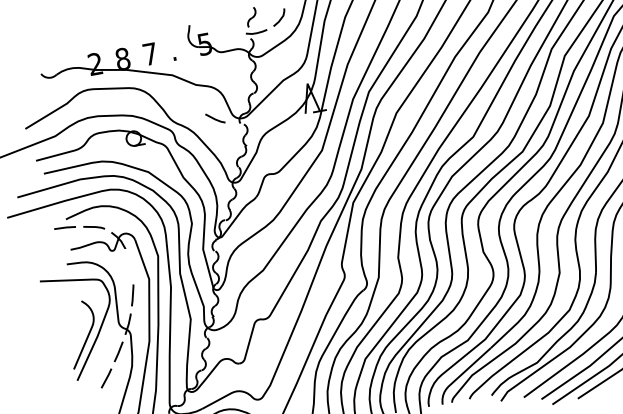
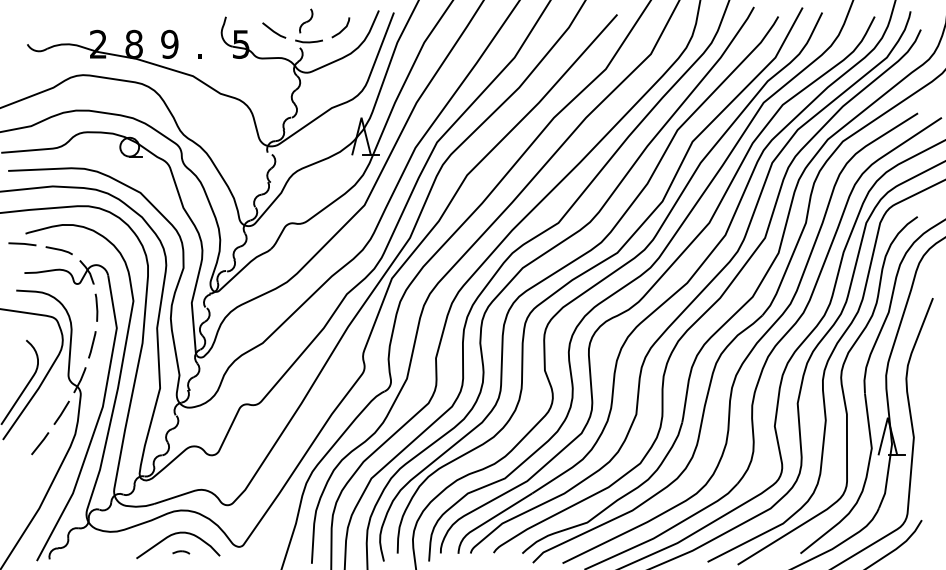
text: (149, 53) -> (169, 43), 7 -> 9
line: (214, 118) -> (273, 30), moved
line: (130, 266) -> (96, 307), added

